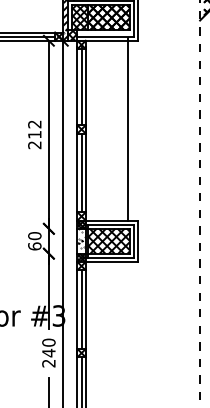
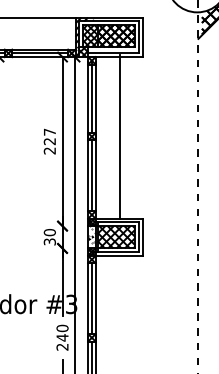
text: (34, 129) -> (49, 136), 212 -> 227
line: (127, 129) -> (120, 136), moved
text: (34, 245) -> (49, 241), 60 -> 30

